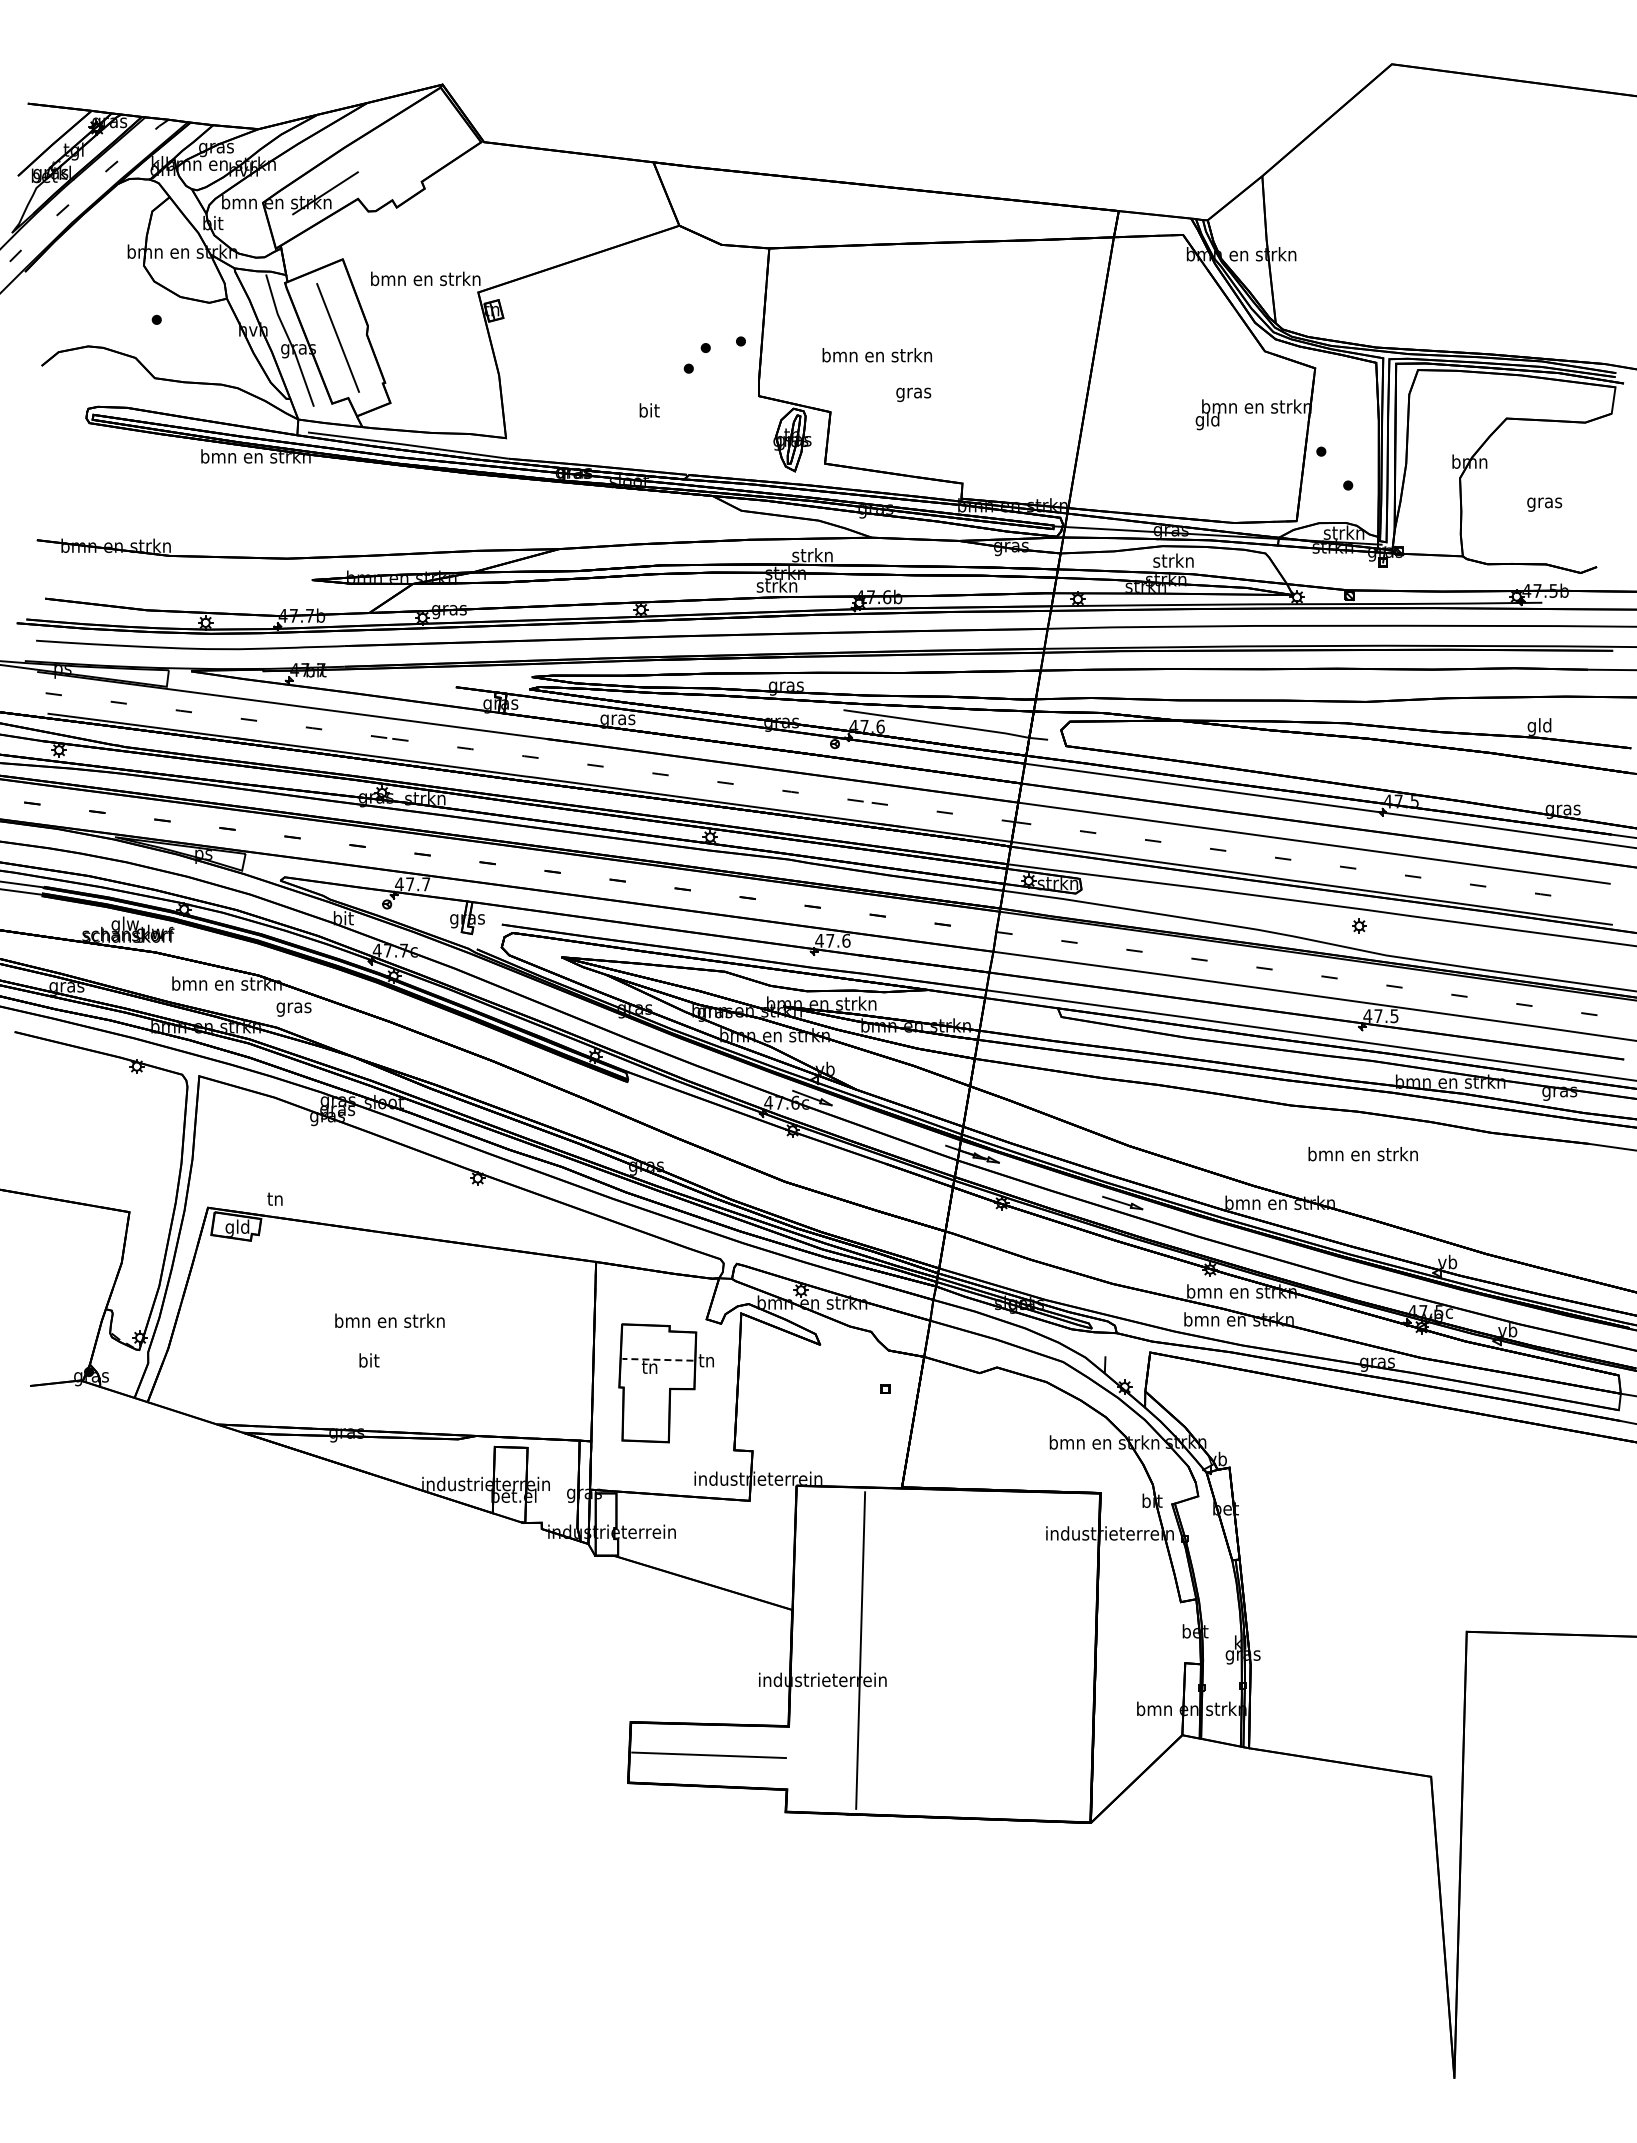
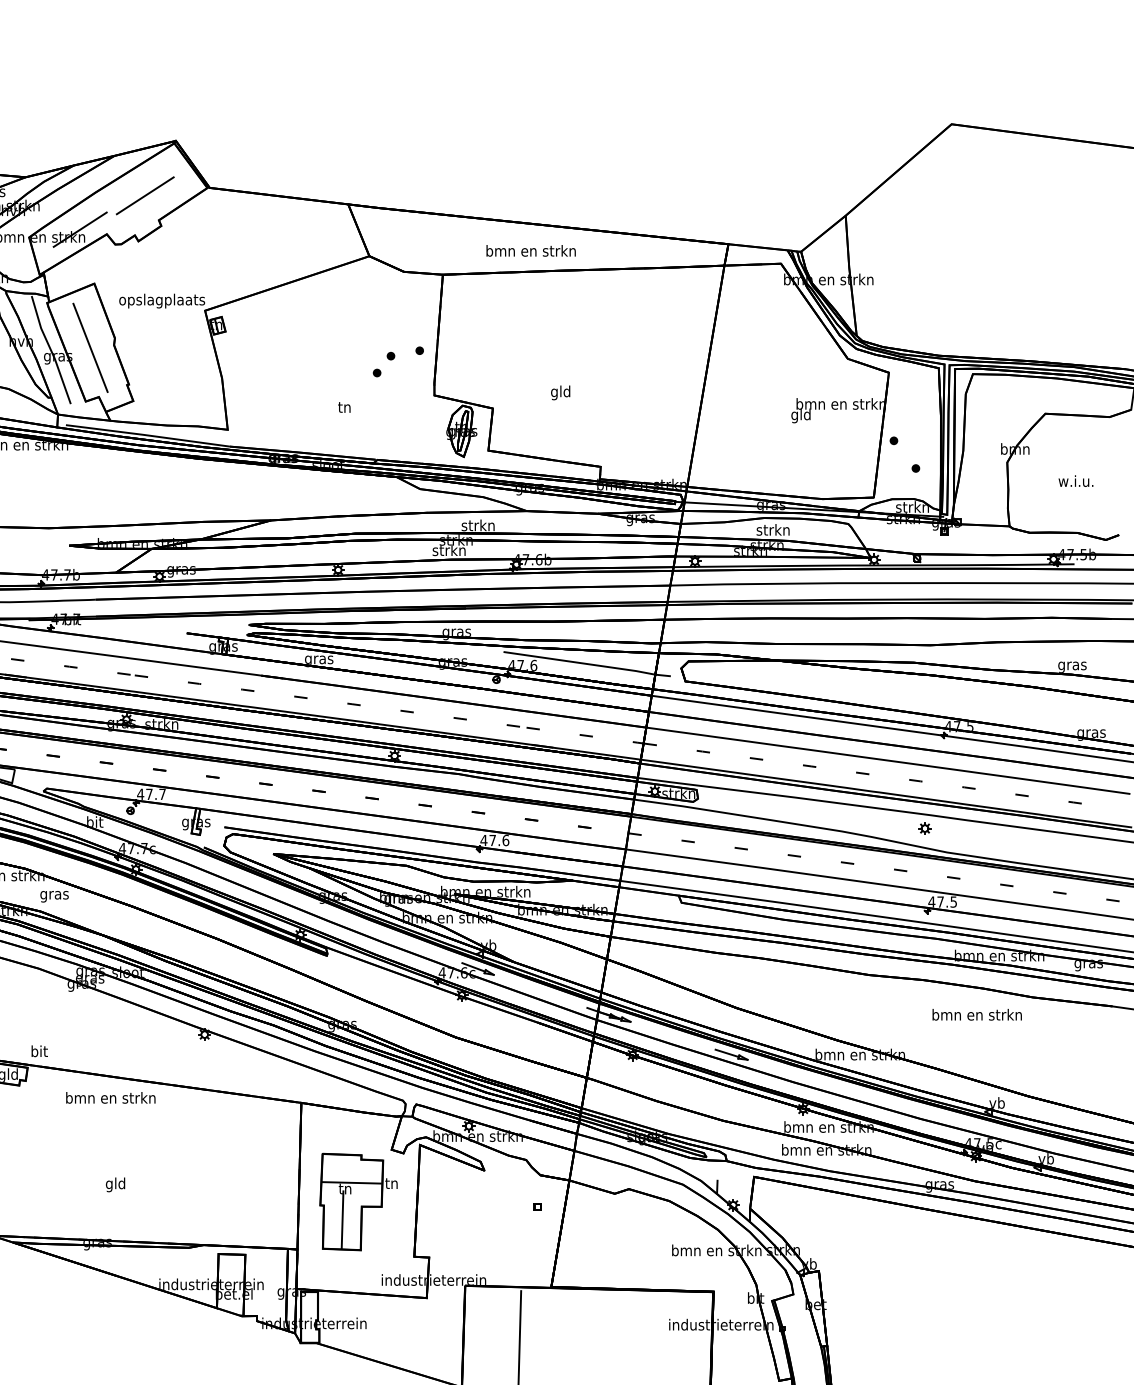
line: (404, 151) -> (144, 195), added
text: (425, 280) -> (161, 300), bmn en strkn -> opslagplaats
text: (876, 355) -> (530, 251), moved
text: (913, 393) -> (560, 393), gras -> gld
text: (649, 410) -> (344, 407), bit -> tn
text: (1543, 502) -> (1075, 482), gras -> w.i.u.
text: (1539, 726) -> (1072, 665), gld -> gras
text: (1362, 1154) -> (976, 1015), moved
text: (275, 1198) -> (39, 1051), tn -> bit
text: (389, 1320) -> (110, 1097), moved
line: (657, 1359) -> (351, 1182), dashed -> solid
text: (368, 1362) -> (115, 1185), bit -> gld
line: (646, 1404) -> (342, 1219), added

